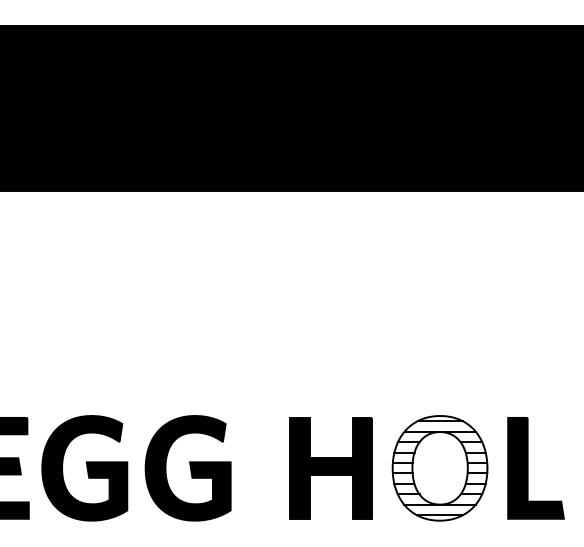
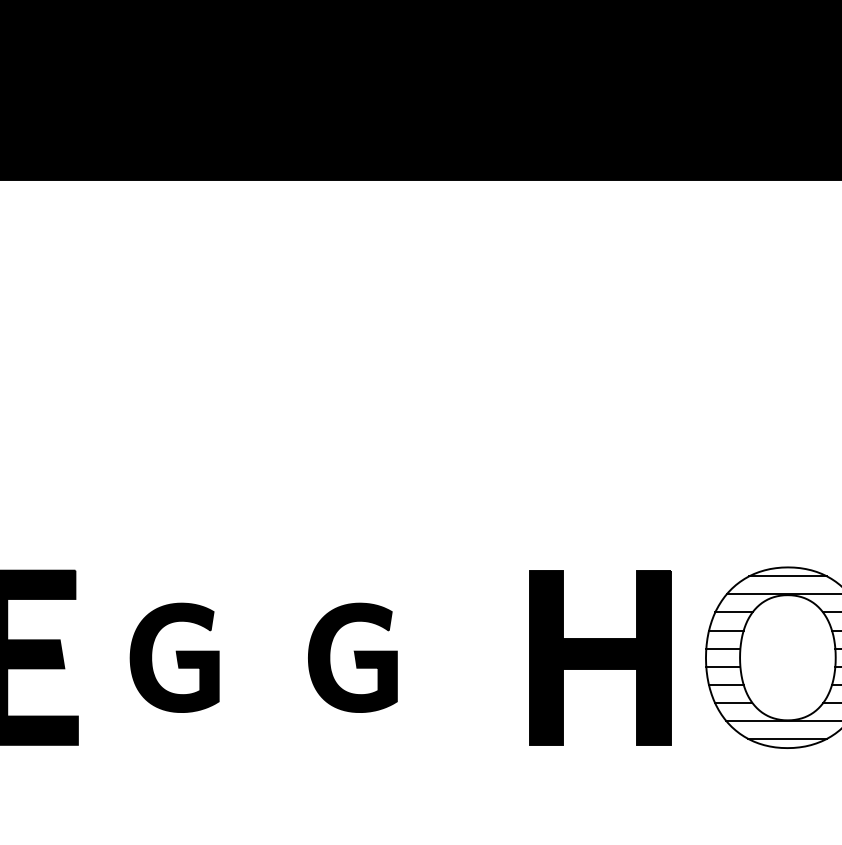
part: (84, 468) -> (174, 658), size x0.6
part: (187, 468) -> (351, 658), size x0.6

